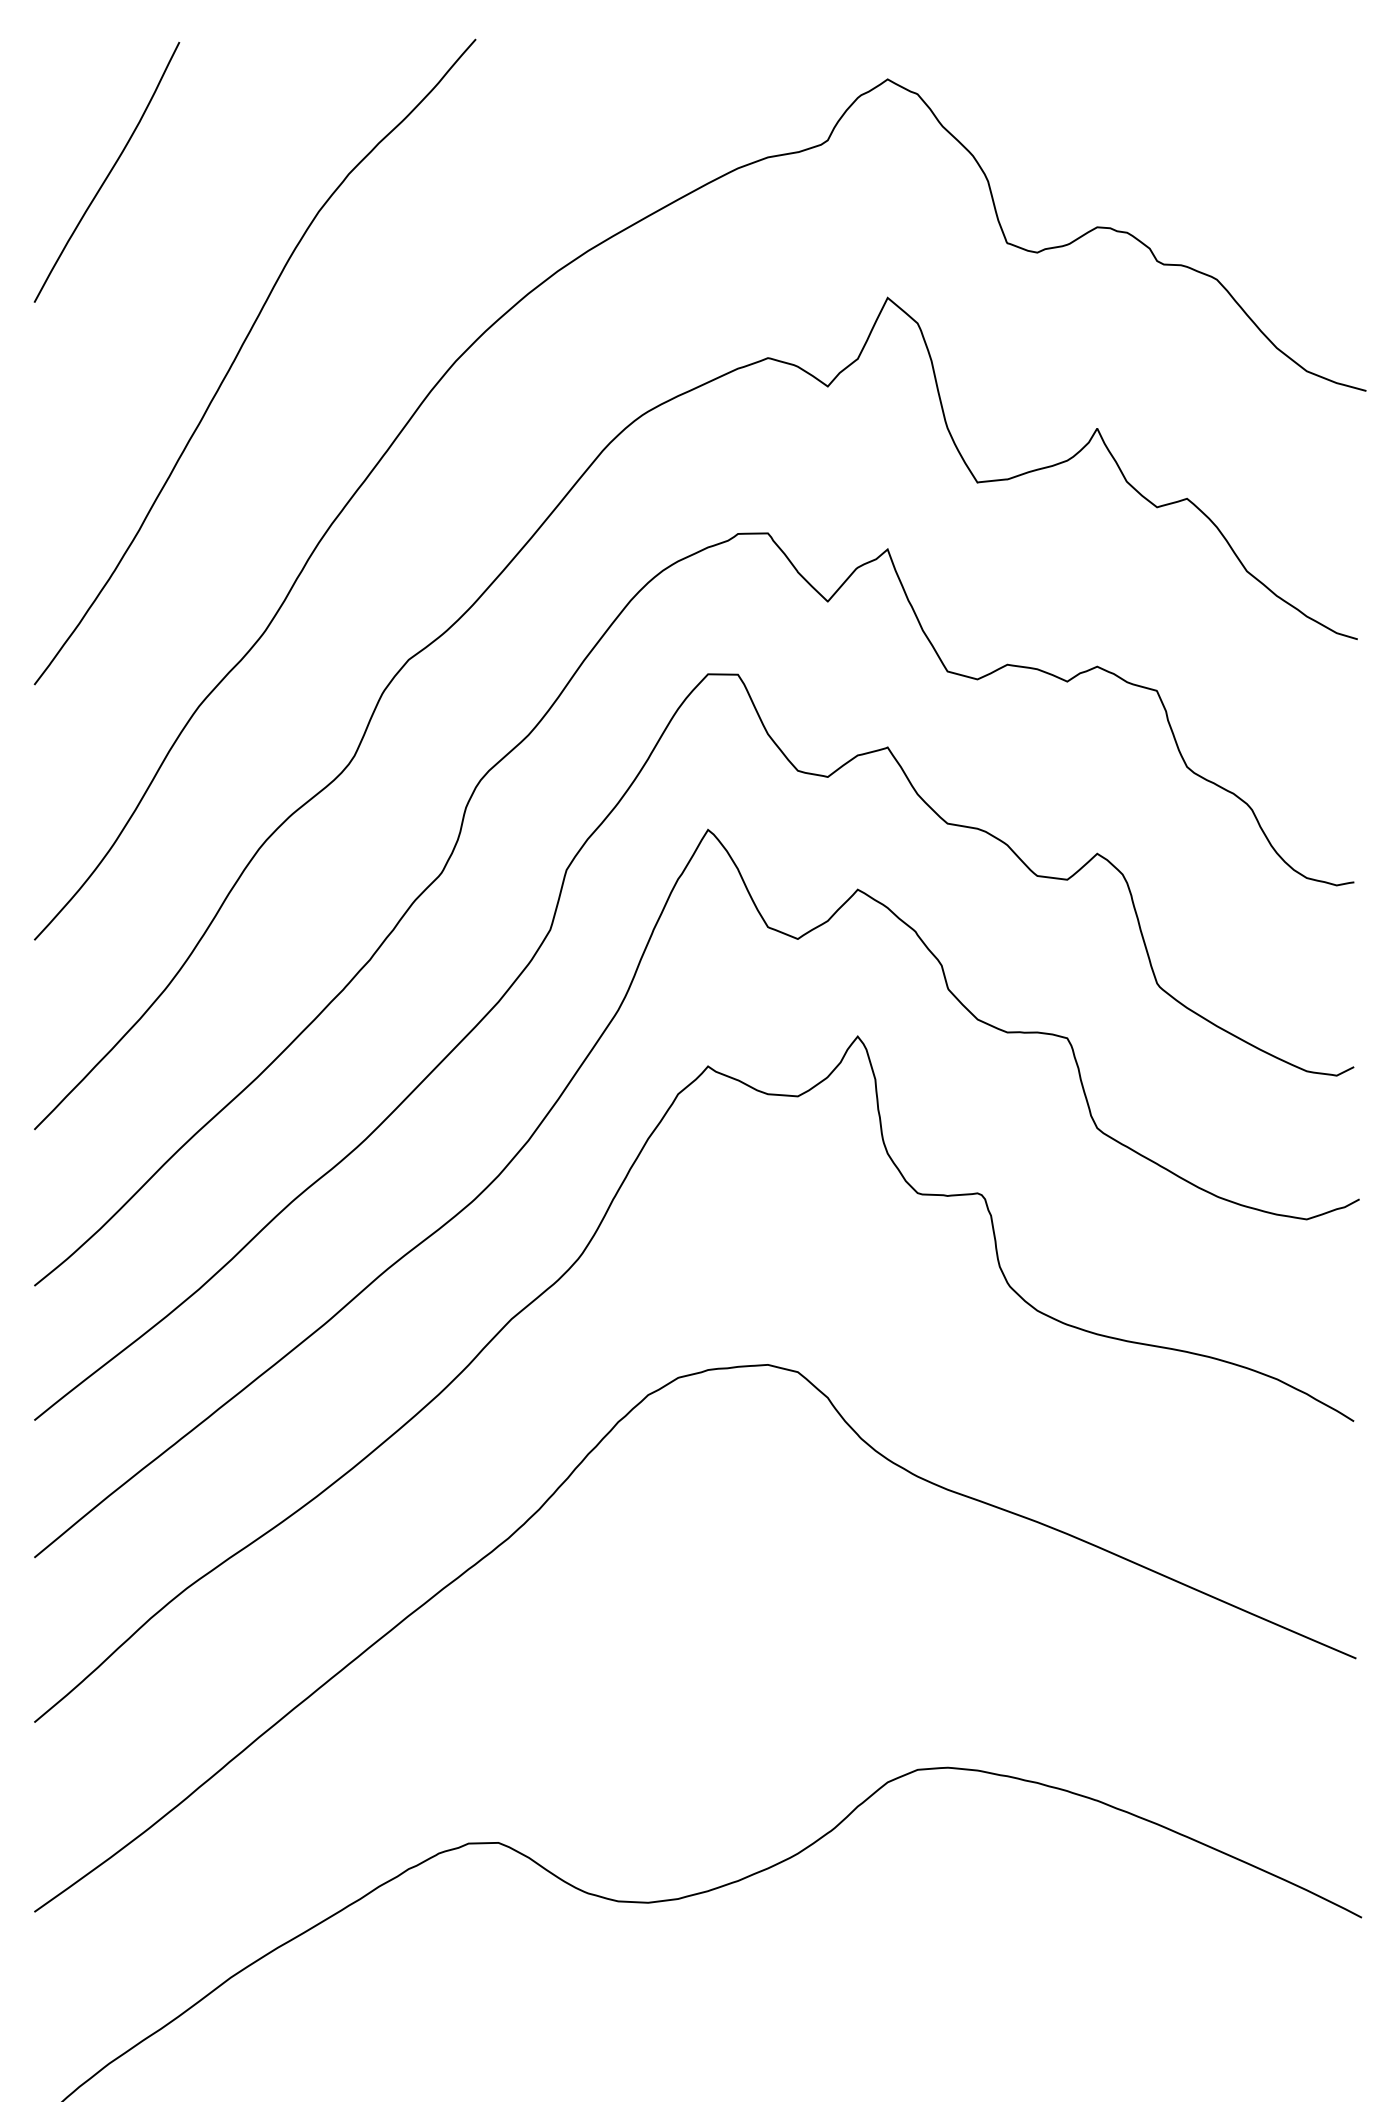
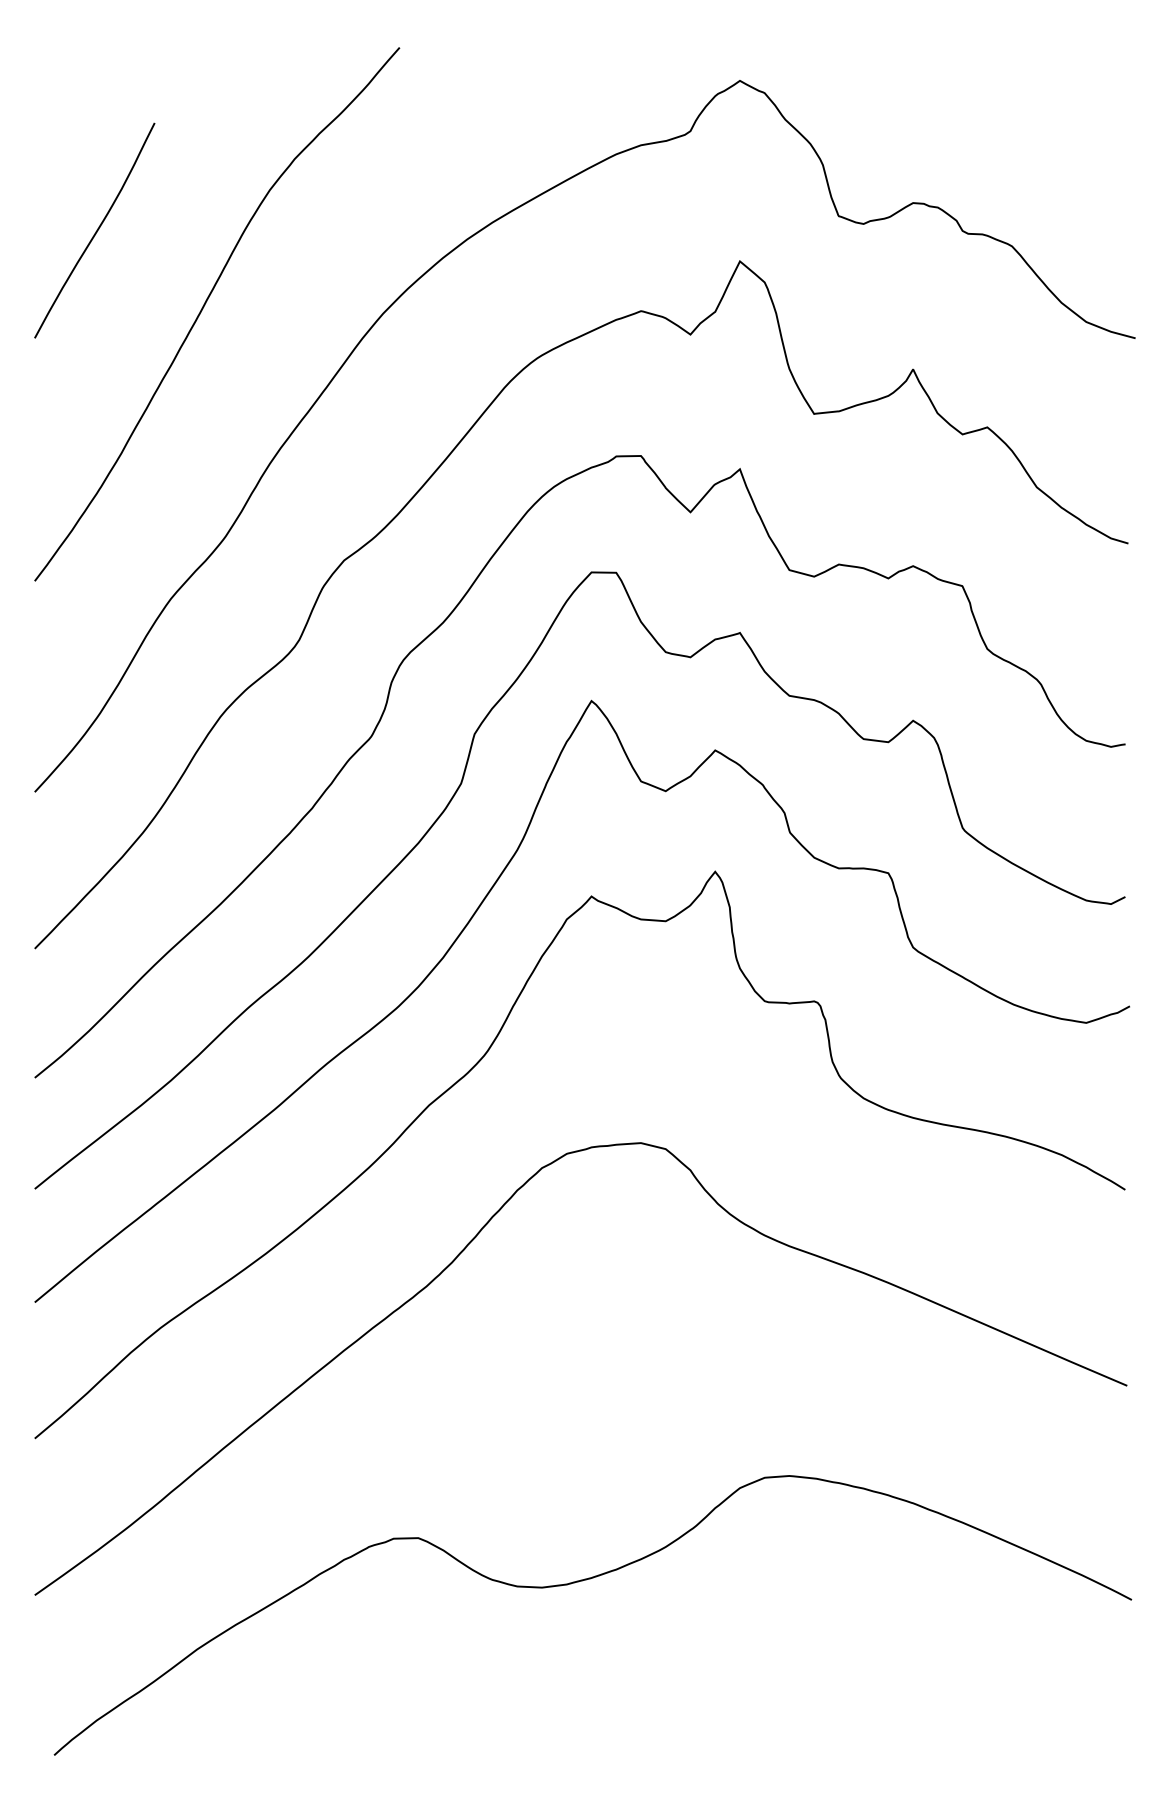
curve: (107, 173) -> (95, 231), moved

